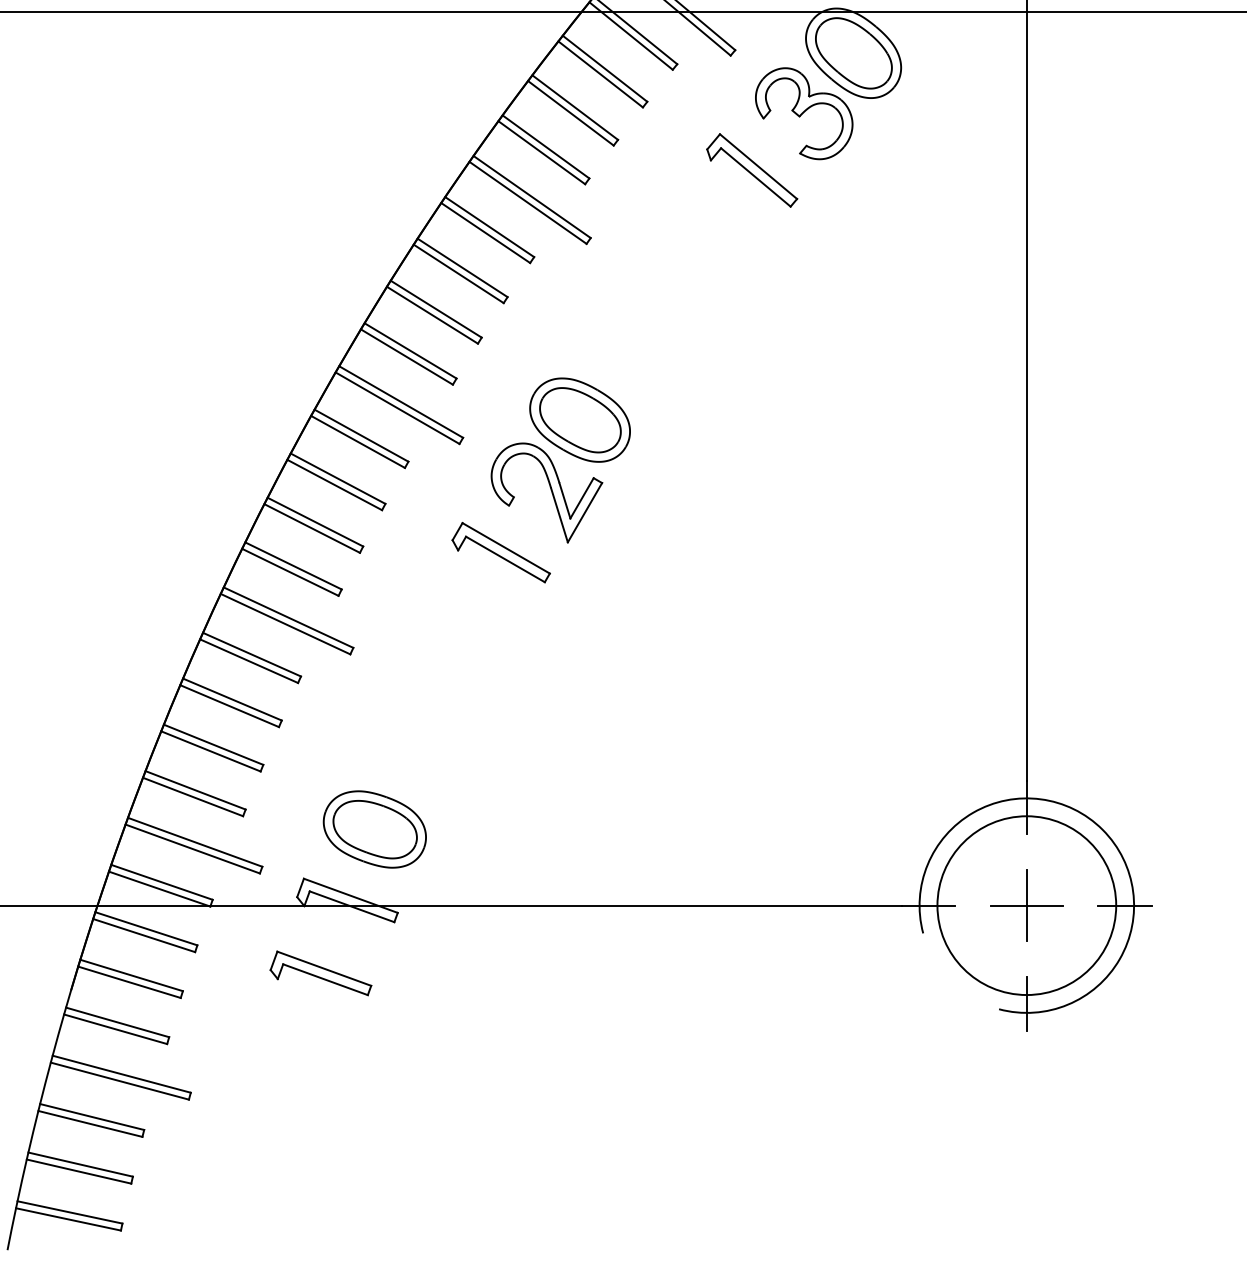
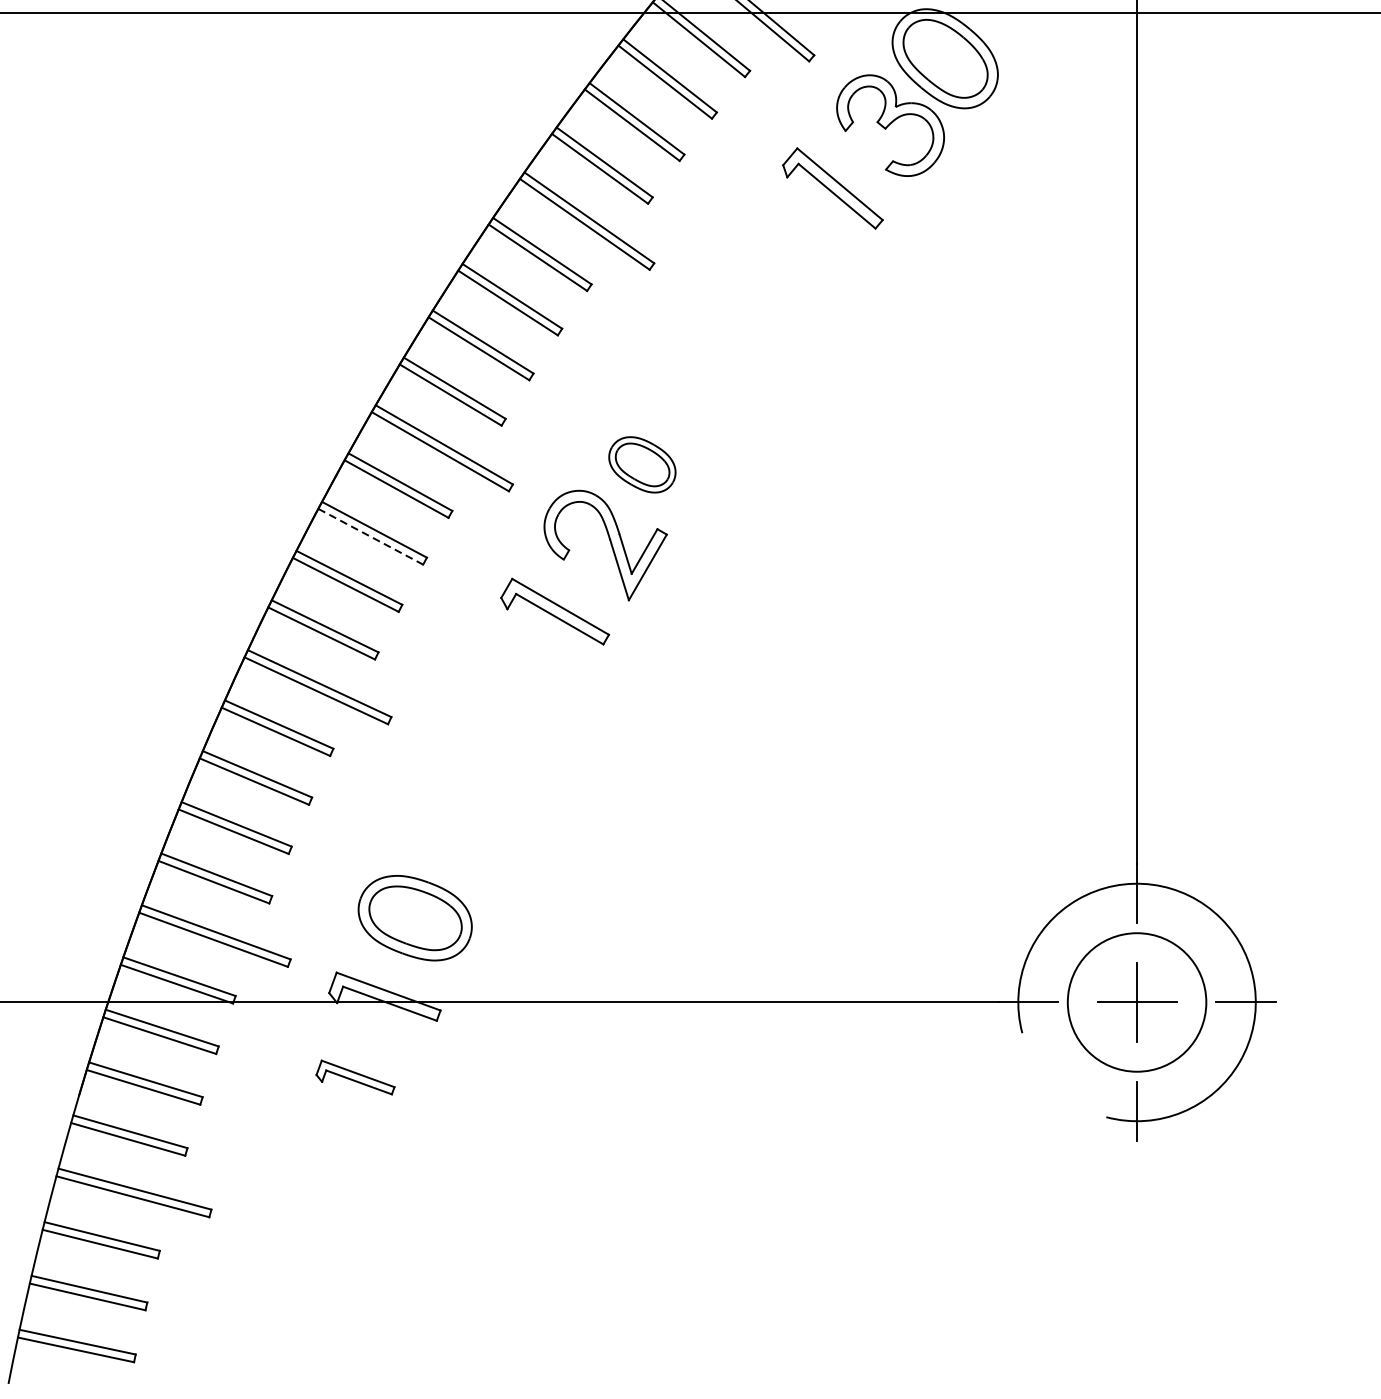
part: (579, 419) -> (641, 464), size x0.6
line: (334, 485) -> (370, 537), solid -> dashed
circle: (1026, 905) -> (1136, 1002), size x0.7
part: (320, 973) -> (355, 1077), size x0.7

